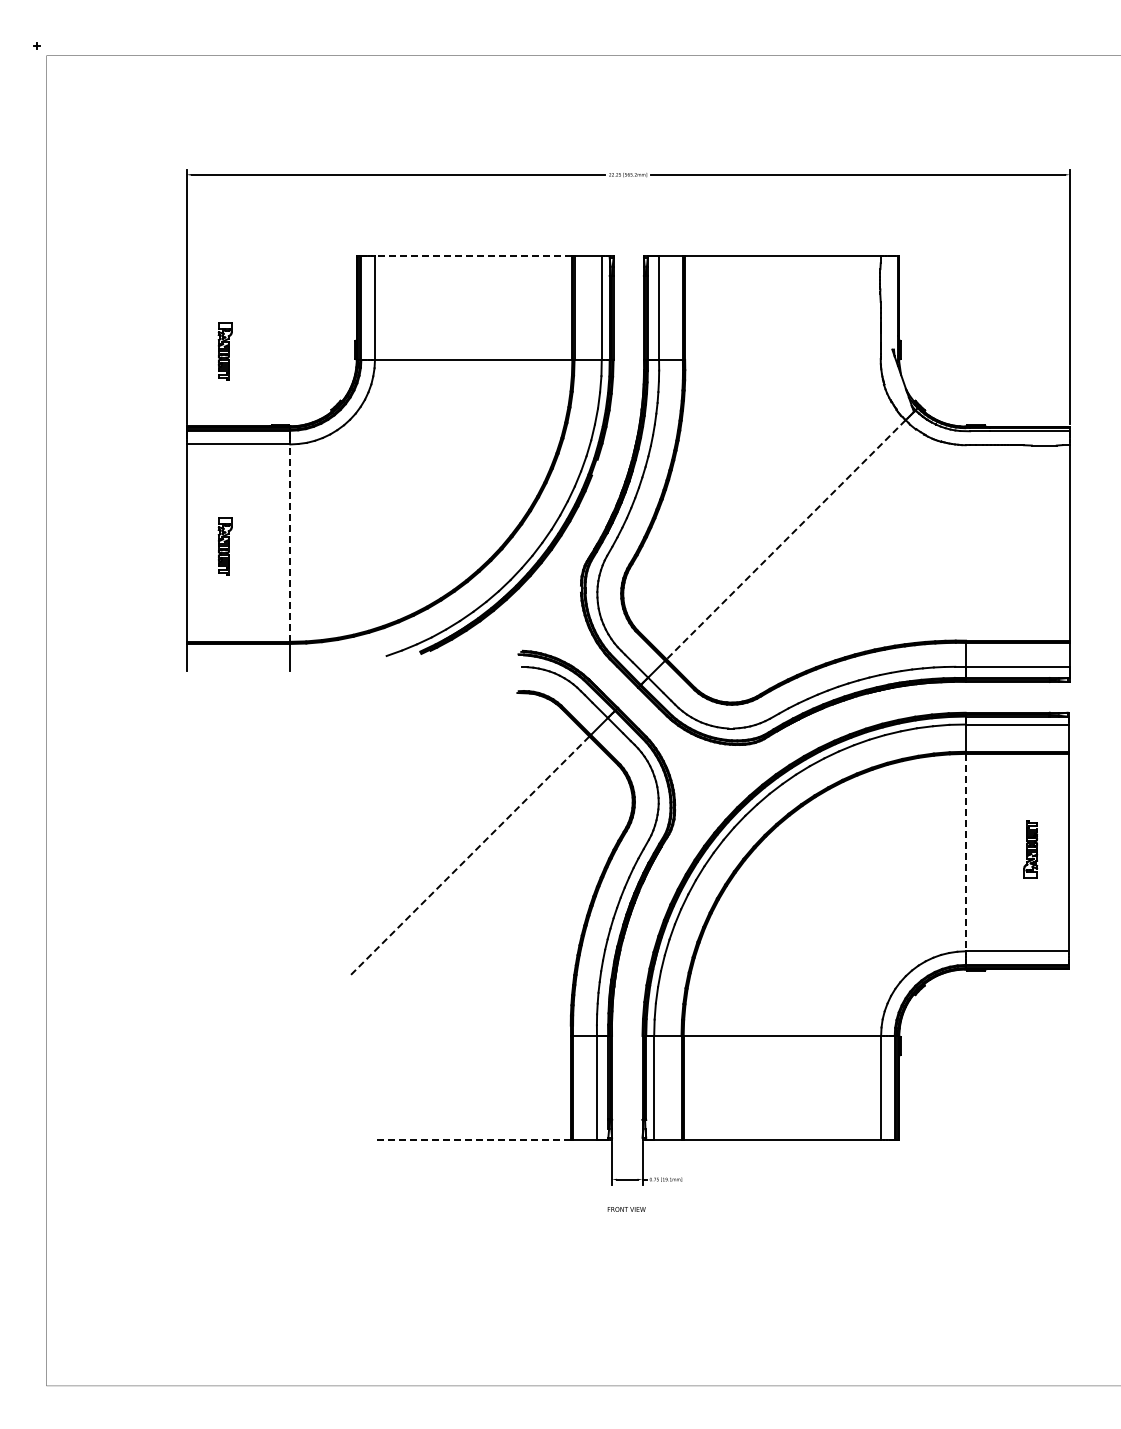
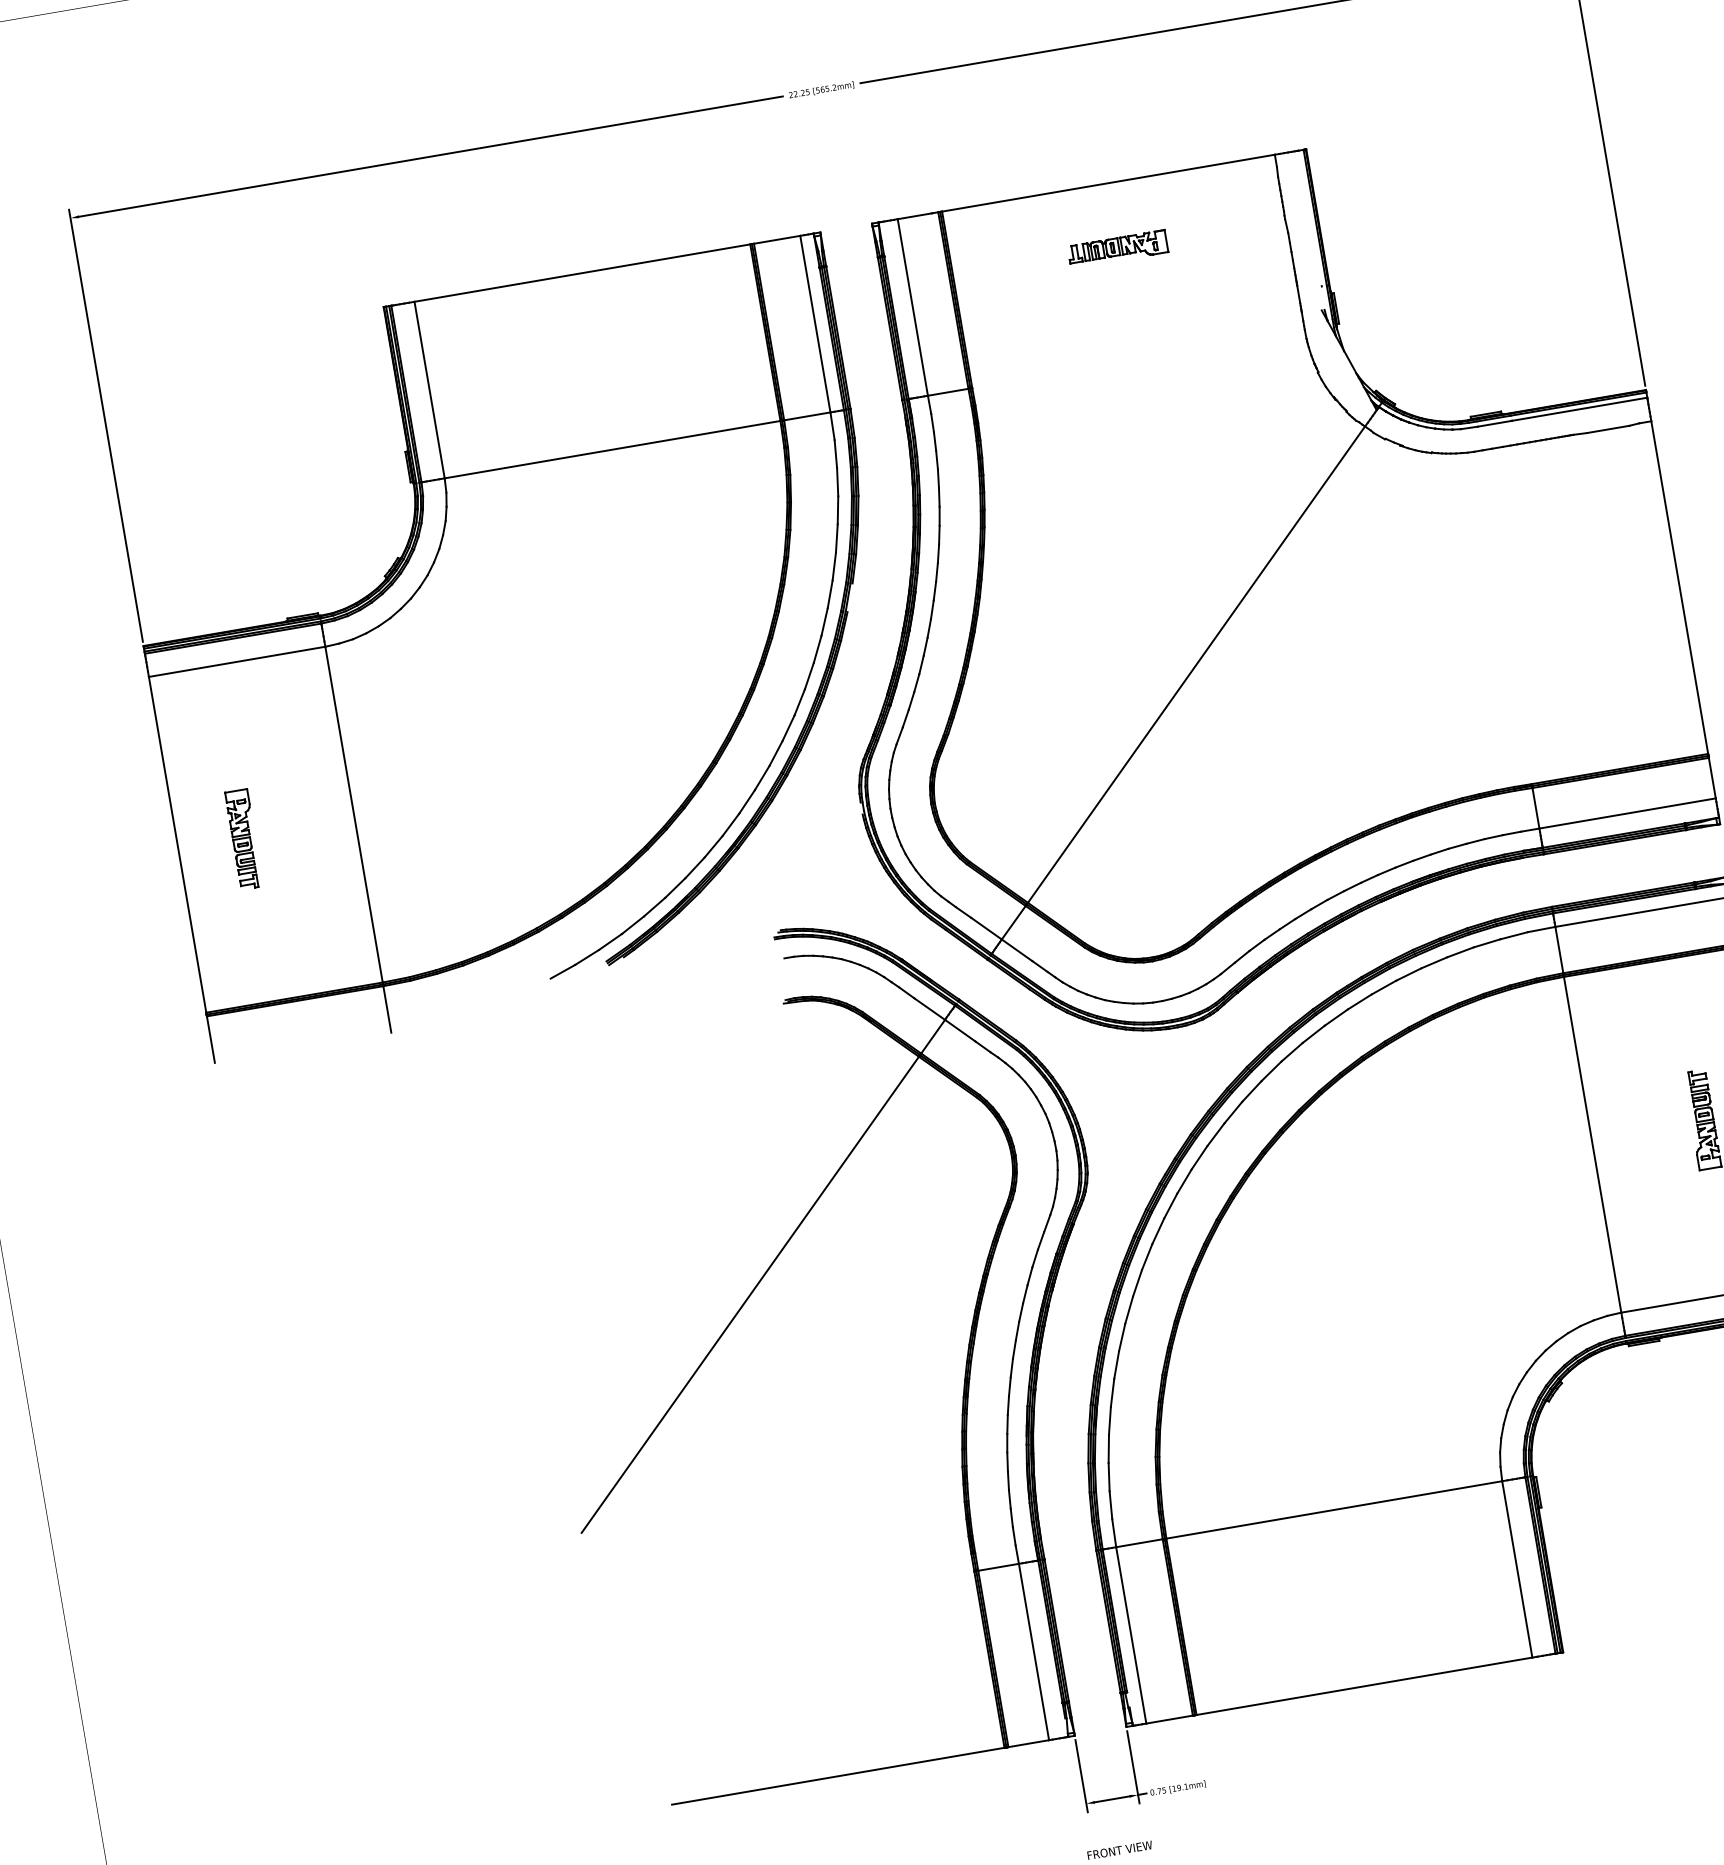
line: (473, 256) -> (582, 273), dashed -> solid
part: (781, 294) -> (1117, 248), added
part: (224, 351) -> (186, 507), removed
line: (785, 540) -> (1195, 666), dashed -> solid
line: (290, 543) -> (354, 815), dashed -> solid
line: (965, 852) -> (1592, 1144), dashed -> solid
line: (469, 856) -> (749, 1295), dashed -> solid
line: (473, 1139) -> (838, 1775), dashed -> solid

